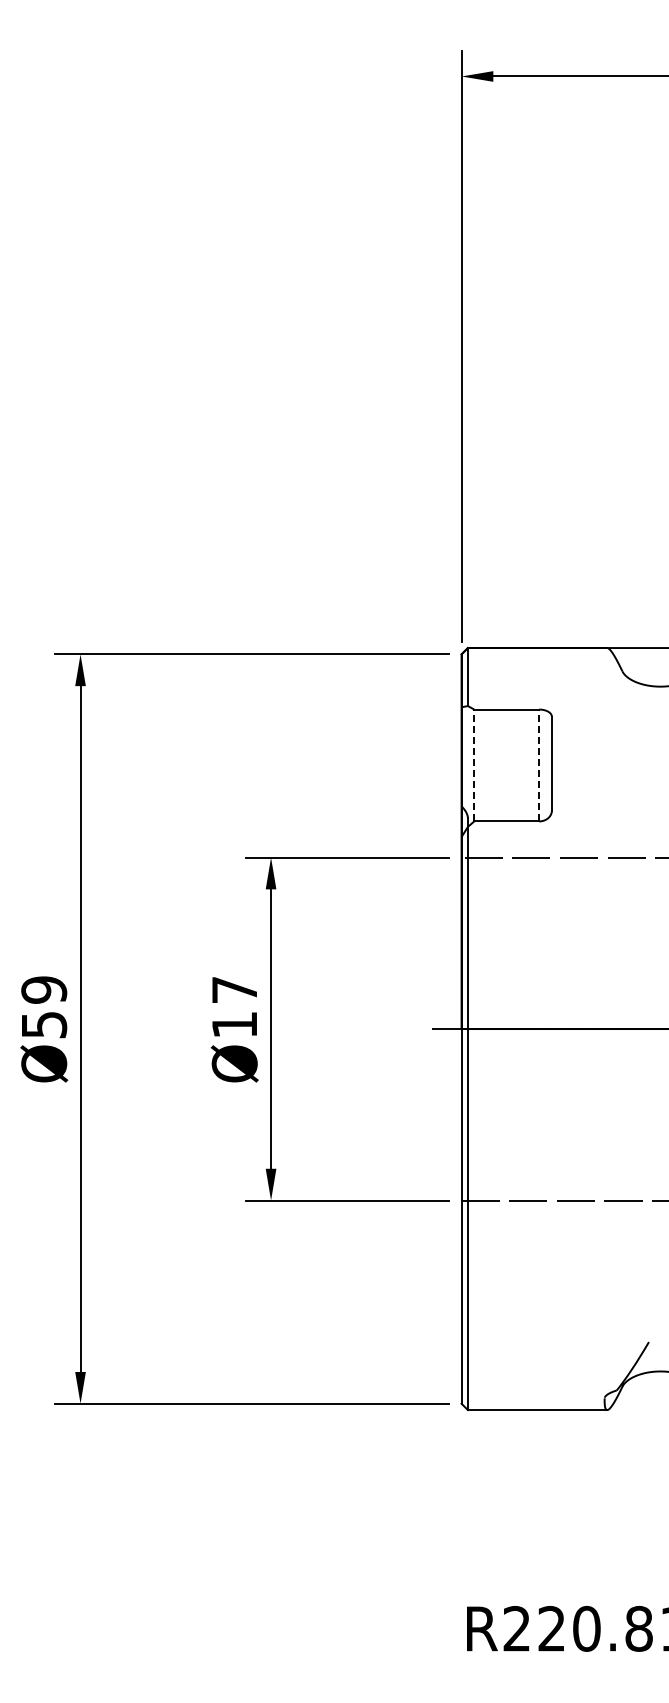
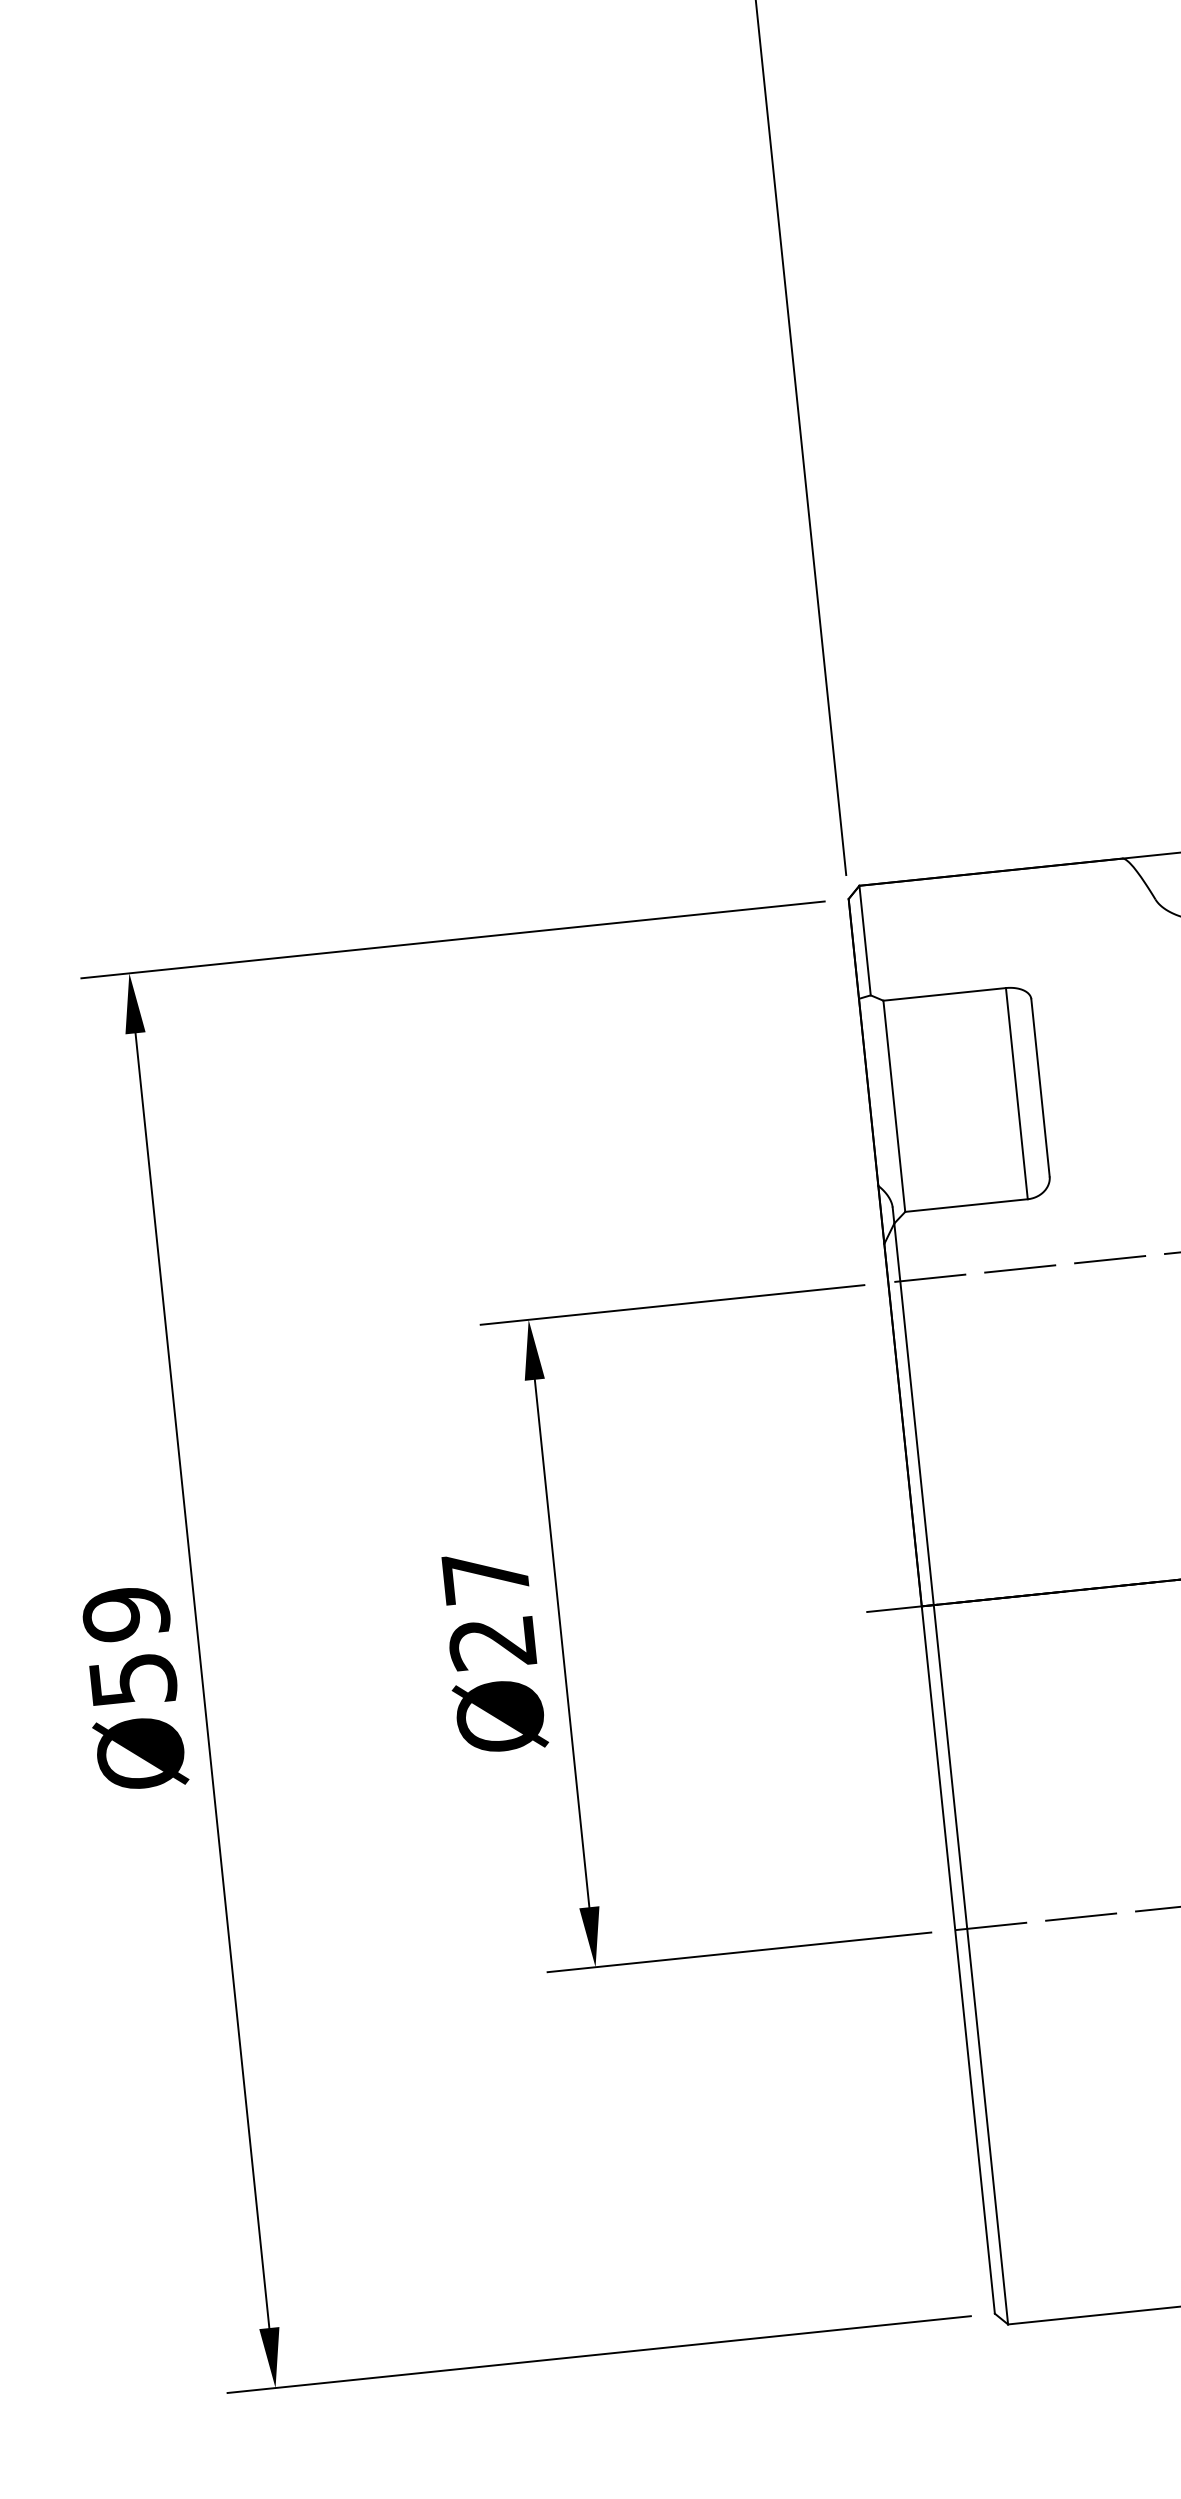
line: (474, 765) -> (894, 1106), dashed -> solid
line: (539, 765) -> (1017, 1093), dashed -> solid
text: (233, 1025) -> (490, 1644), Ø17 -> Ø27

